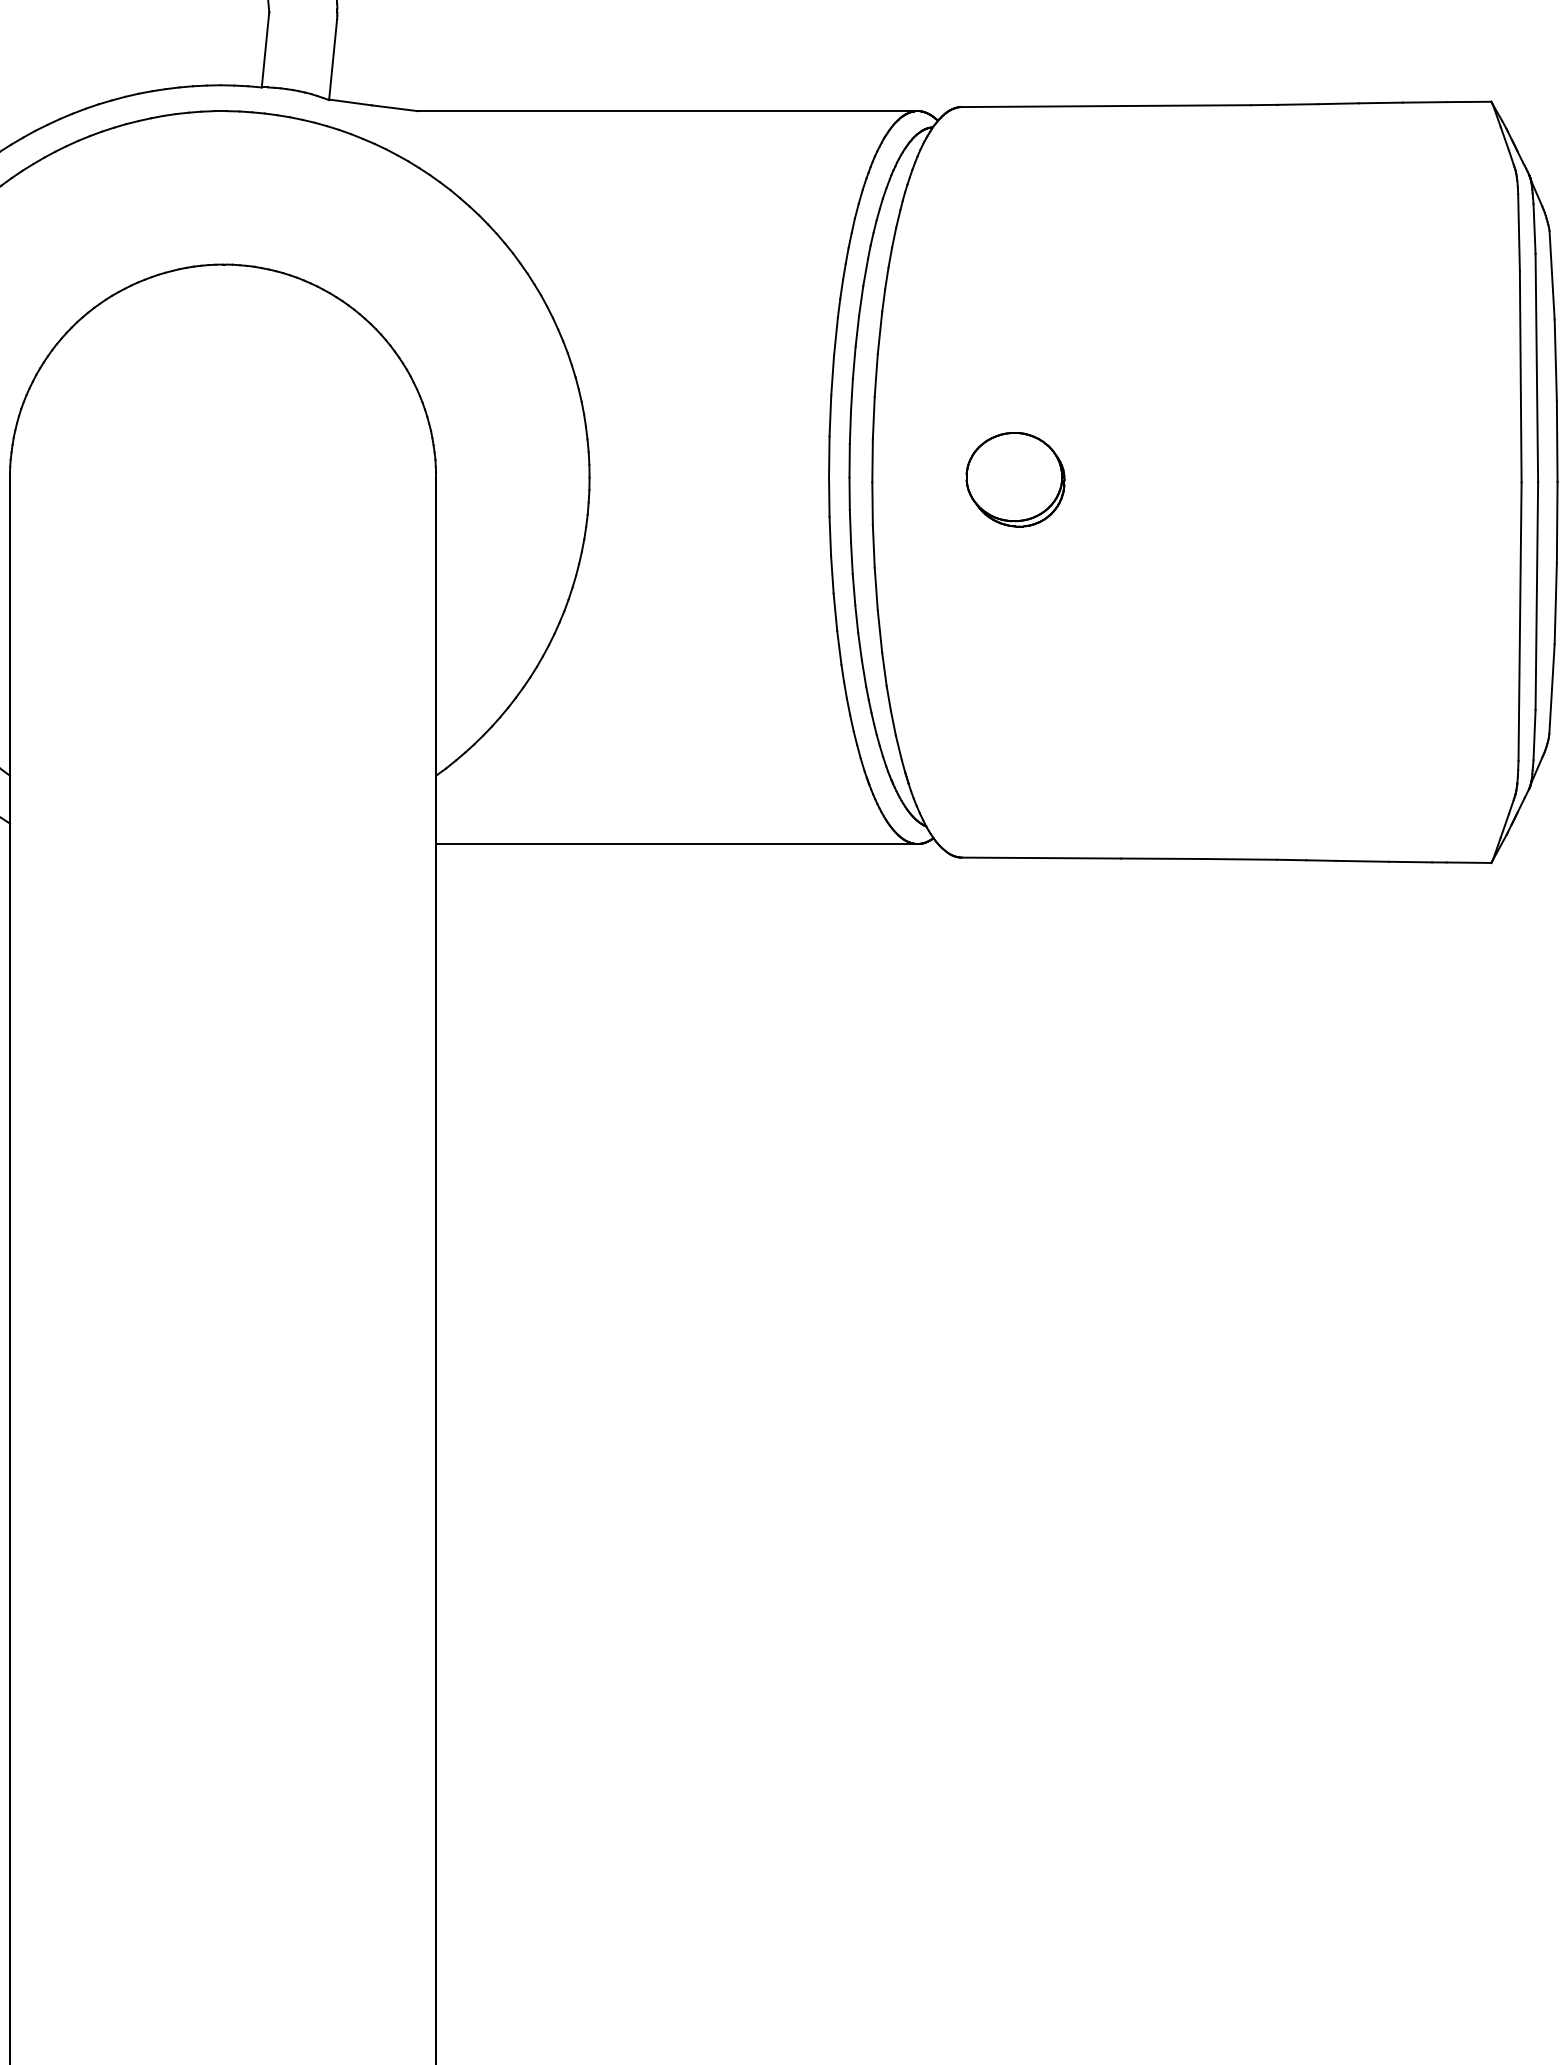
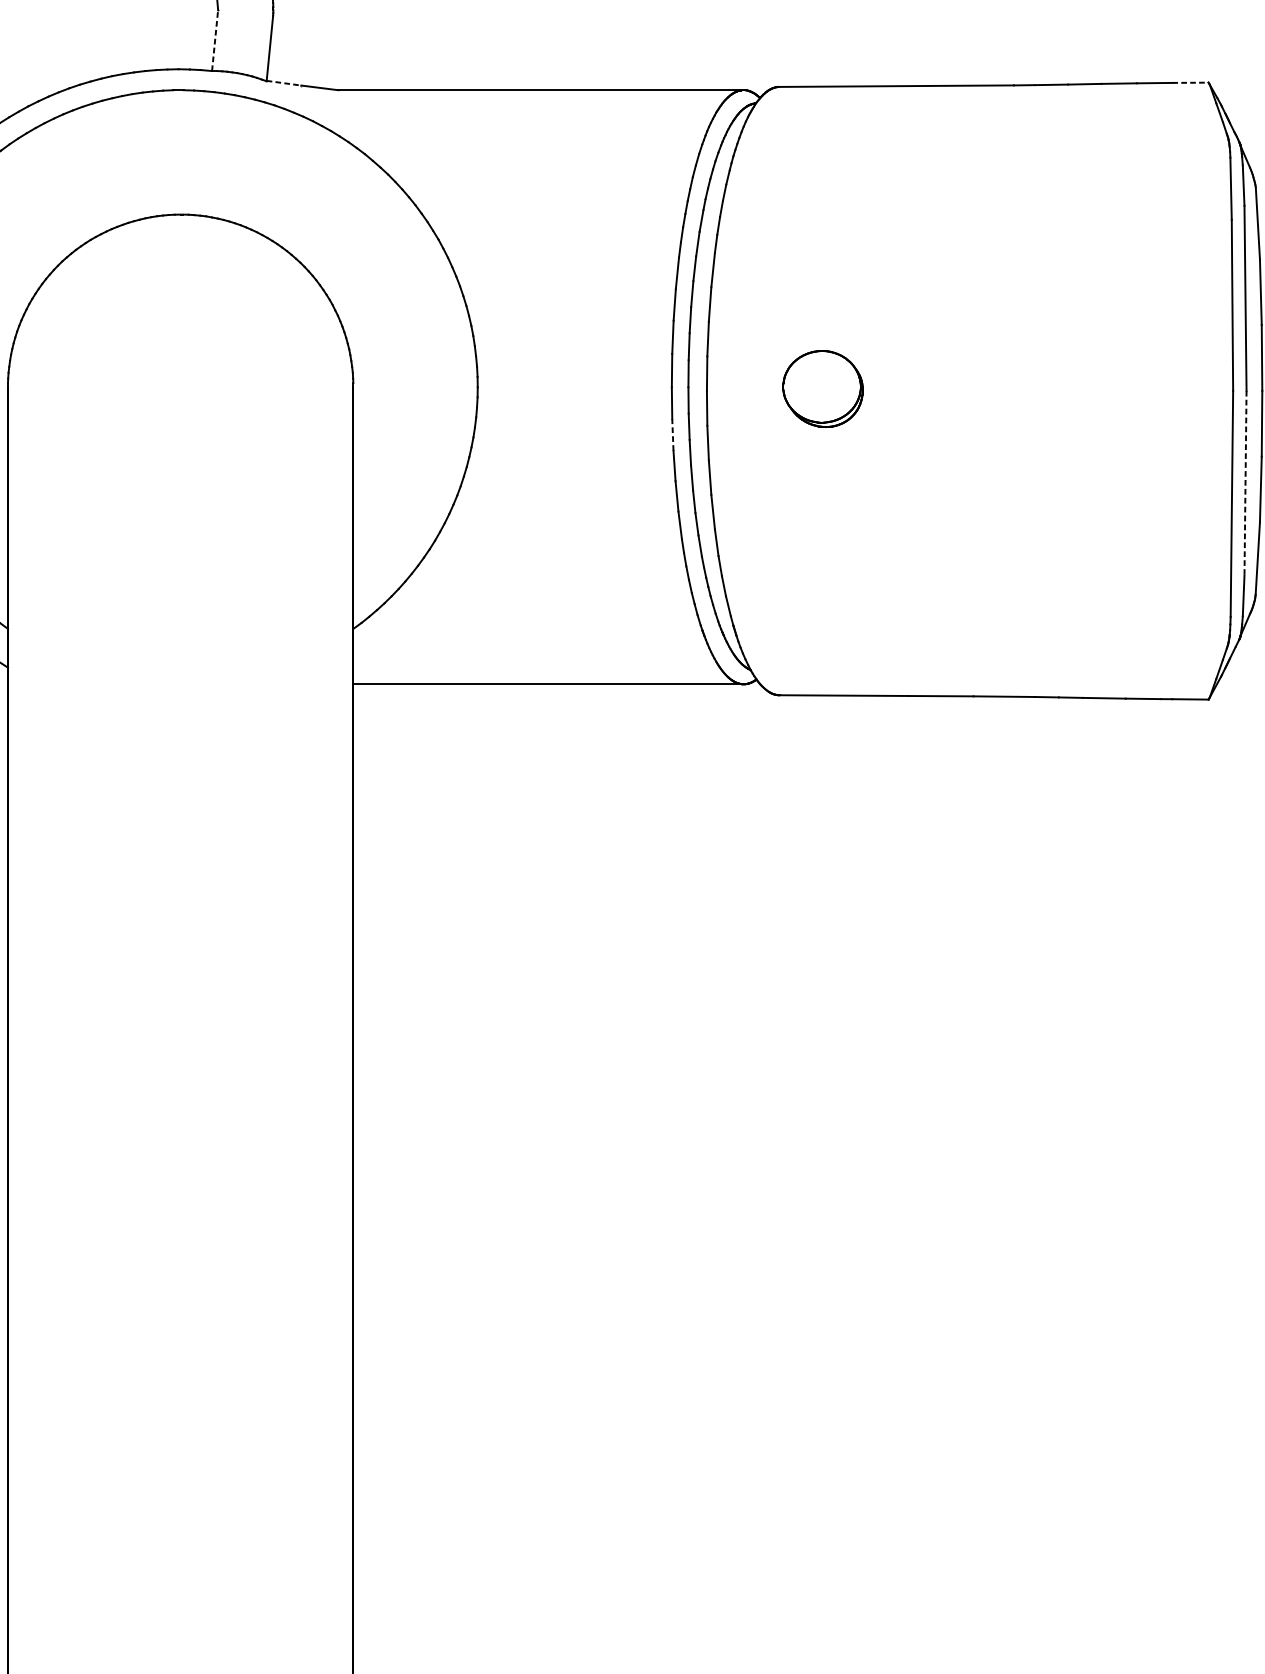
line: (265, 49) -> (215, 40), solid -> dashed
line: (1469, 101) -> (1190, 82), solid -> dashed
line: (350, 102) -> (283, 83), solid -> dashed
line: (830, 536) -> (673, 434), solid -> dashed
line: (1536, 596) -> (1245, 483), solid -> dashed

